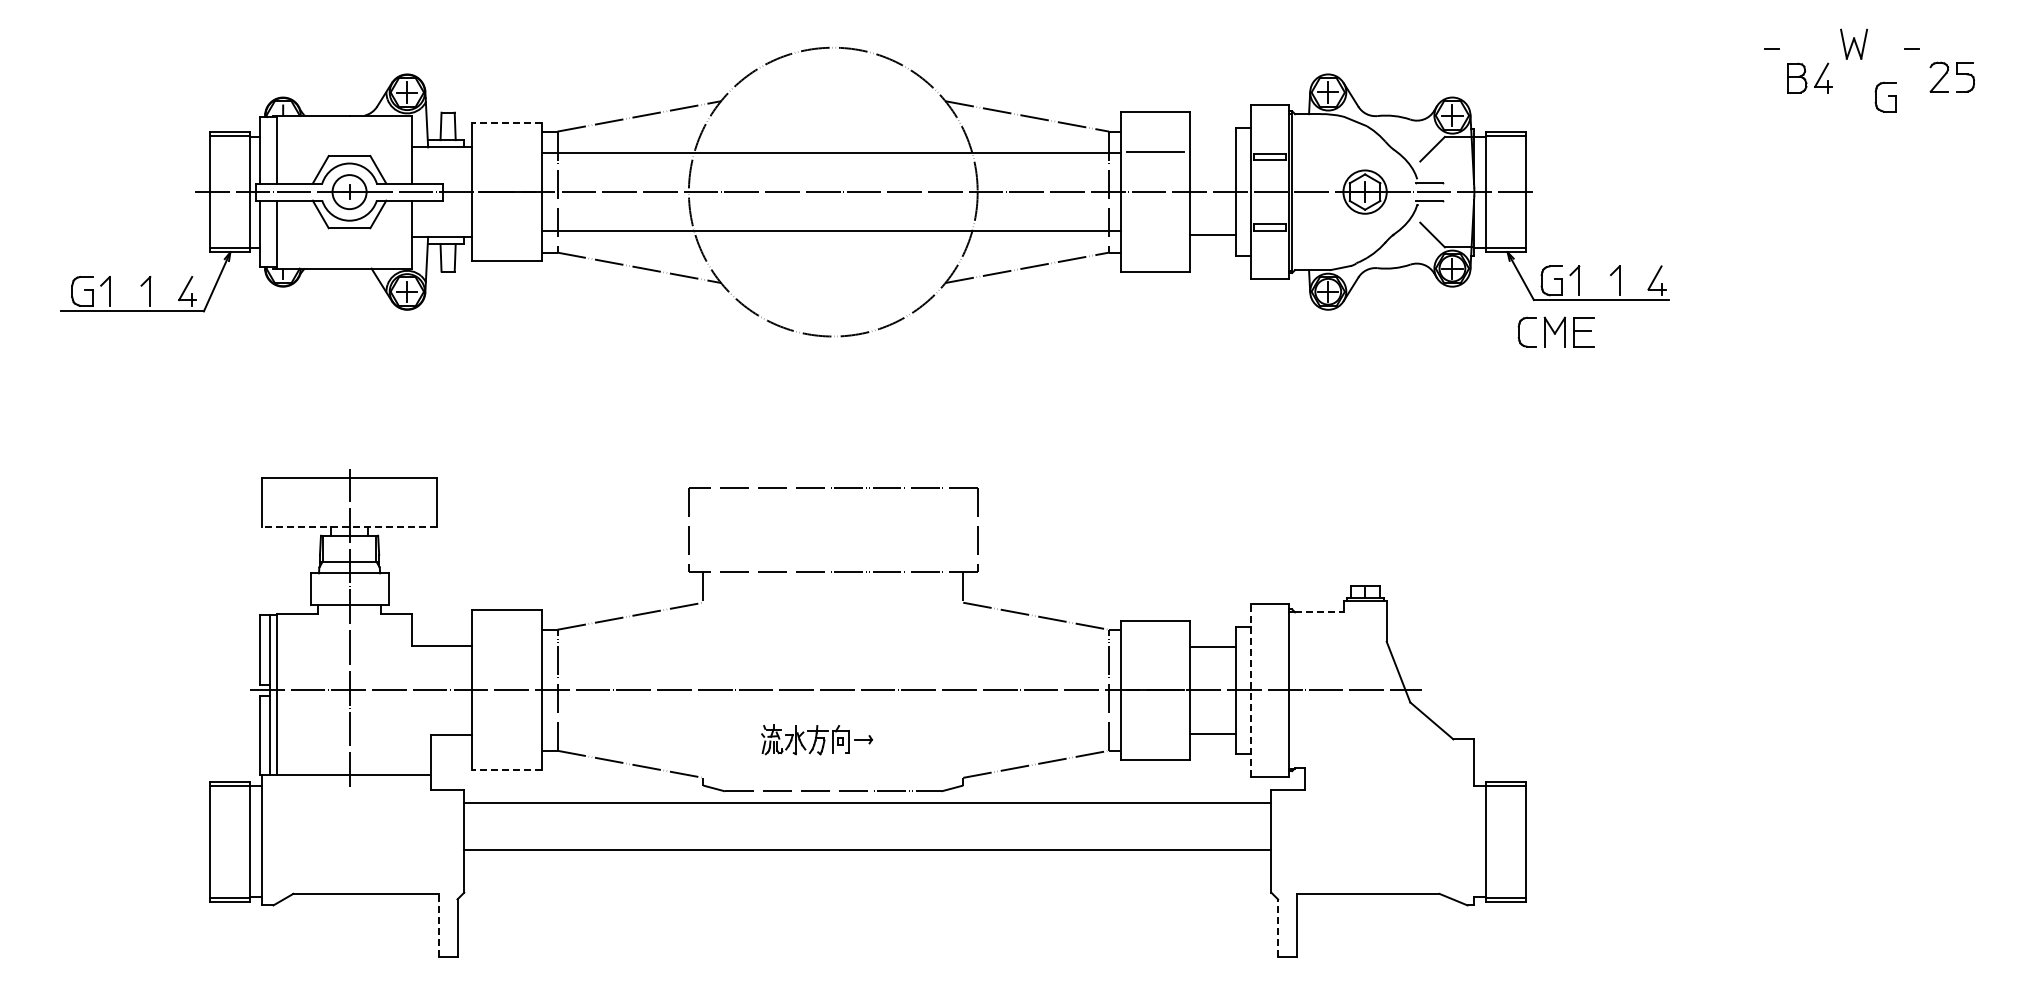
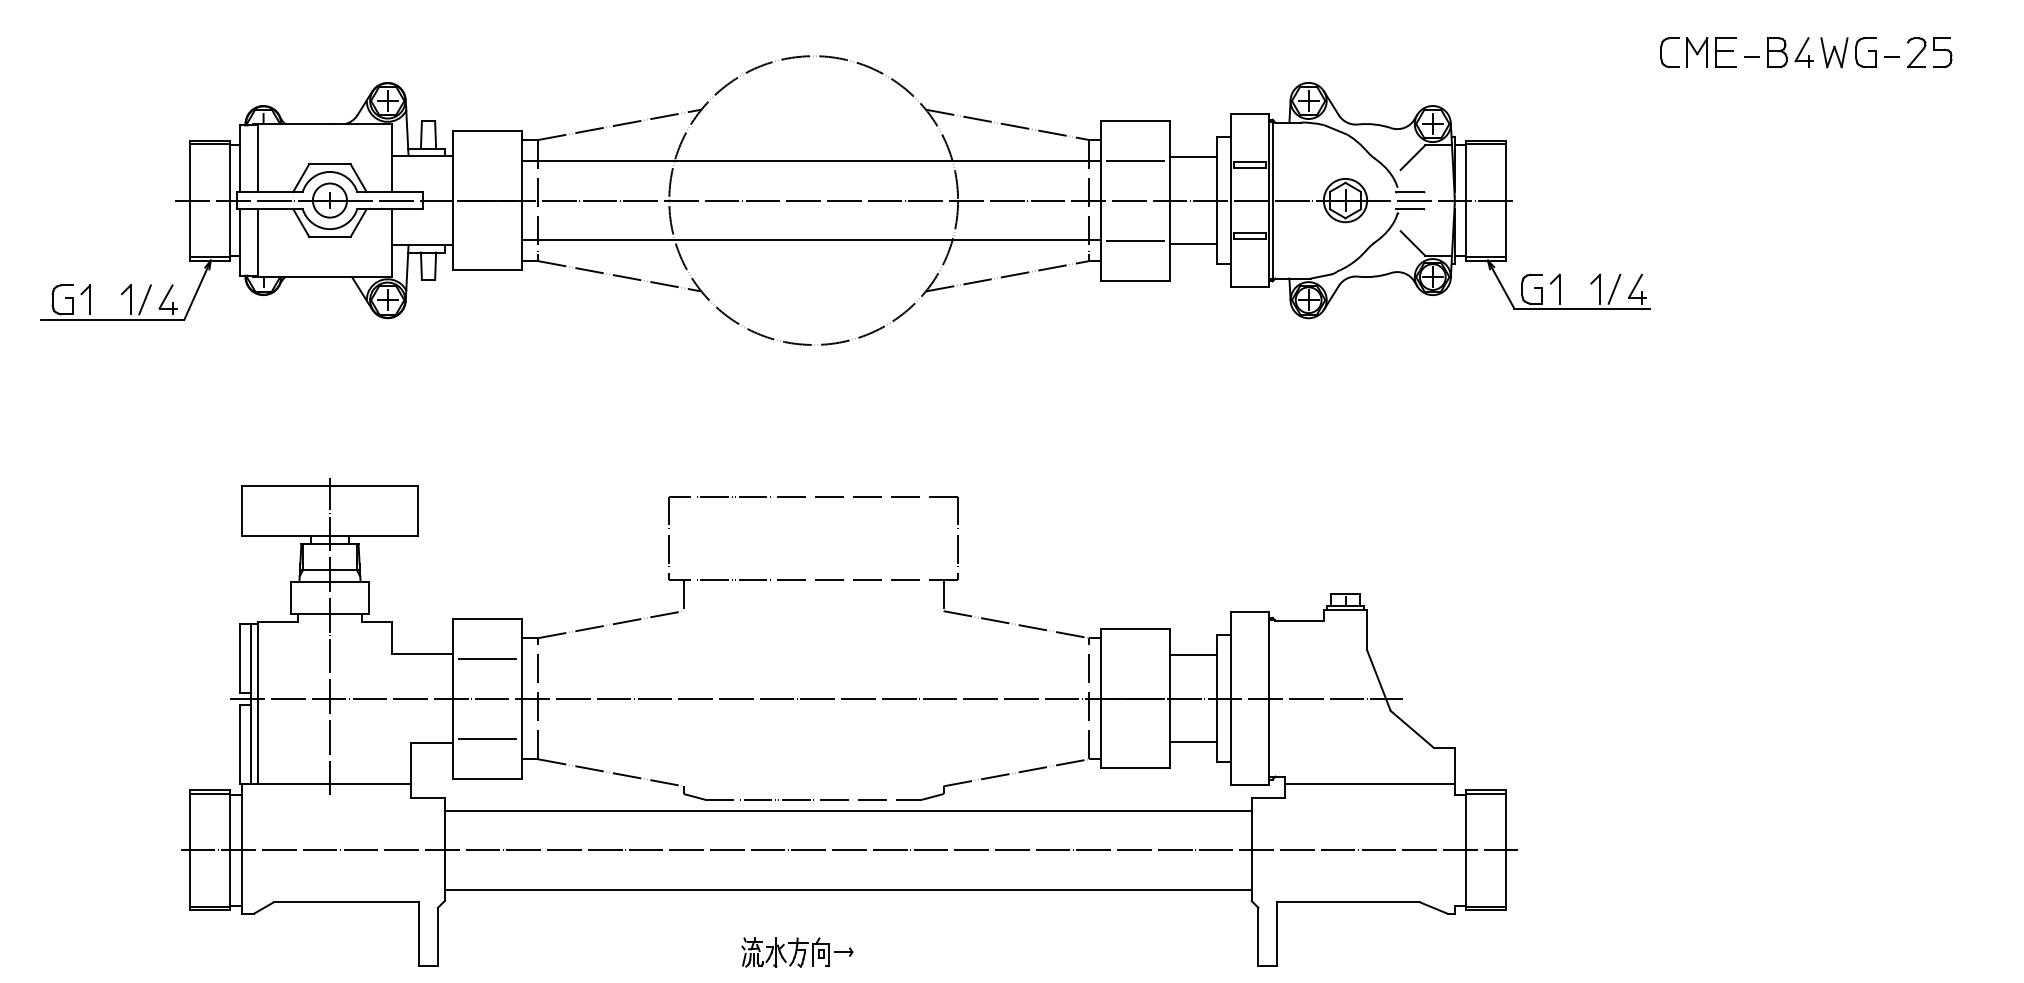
part: (1951, 76) -> (1928, 51), moved
part: (1809, 77) -> (1789, 51), moved
part: (1885, 96) -> (1865, 51), moved
line: (506, 122) -> (486, 130), dashed -> solid
line: (1212, 148) -> (1192, 156), added
line: (1154, 232) -> (1134, 240), added
line: (1633, 280) -> (1613, 288), added
line: (164, 291) -> (144, 299), added
part: (1555, 331) -> (1697, 51), moved
line: (349, 527) -> (329, 535), dashed -> solid
line: (1319, 612) -> (1299, 620), dashed -> solid
line: (506, 650) -> (486, 658), added
line: (1251, 690) -> (1231, 698), dashed -> solid
line: (506, 730) -> (486, 738), added
part: (817, 739) -> (797, 951), moved
line: (506, 770) -> (486, 778), dashed -> solid
line: (1389, 775) -> (1369, 783), added
line: (866, 841) -> (846, 849), added
line: (867, 850) -> (847, 889), moved
line: (438, 925) -> (418, 933), dashed -> solid
line: (1278, 928) -> (1258, 936), dashed -> solid

